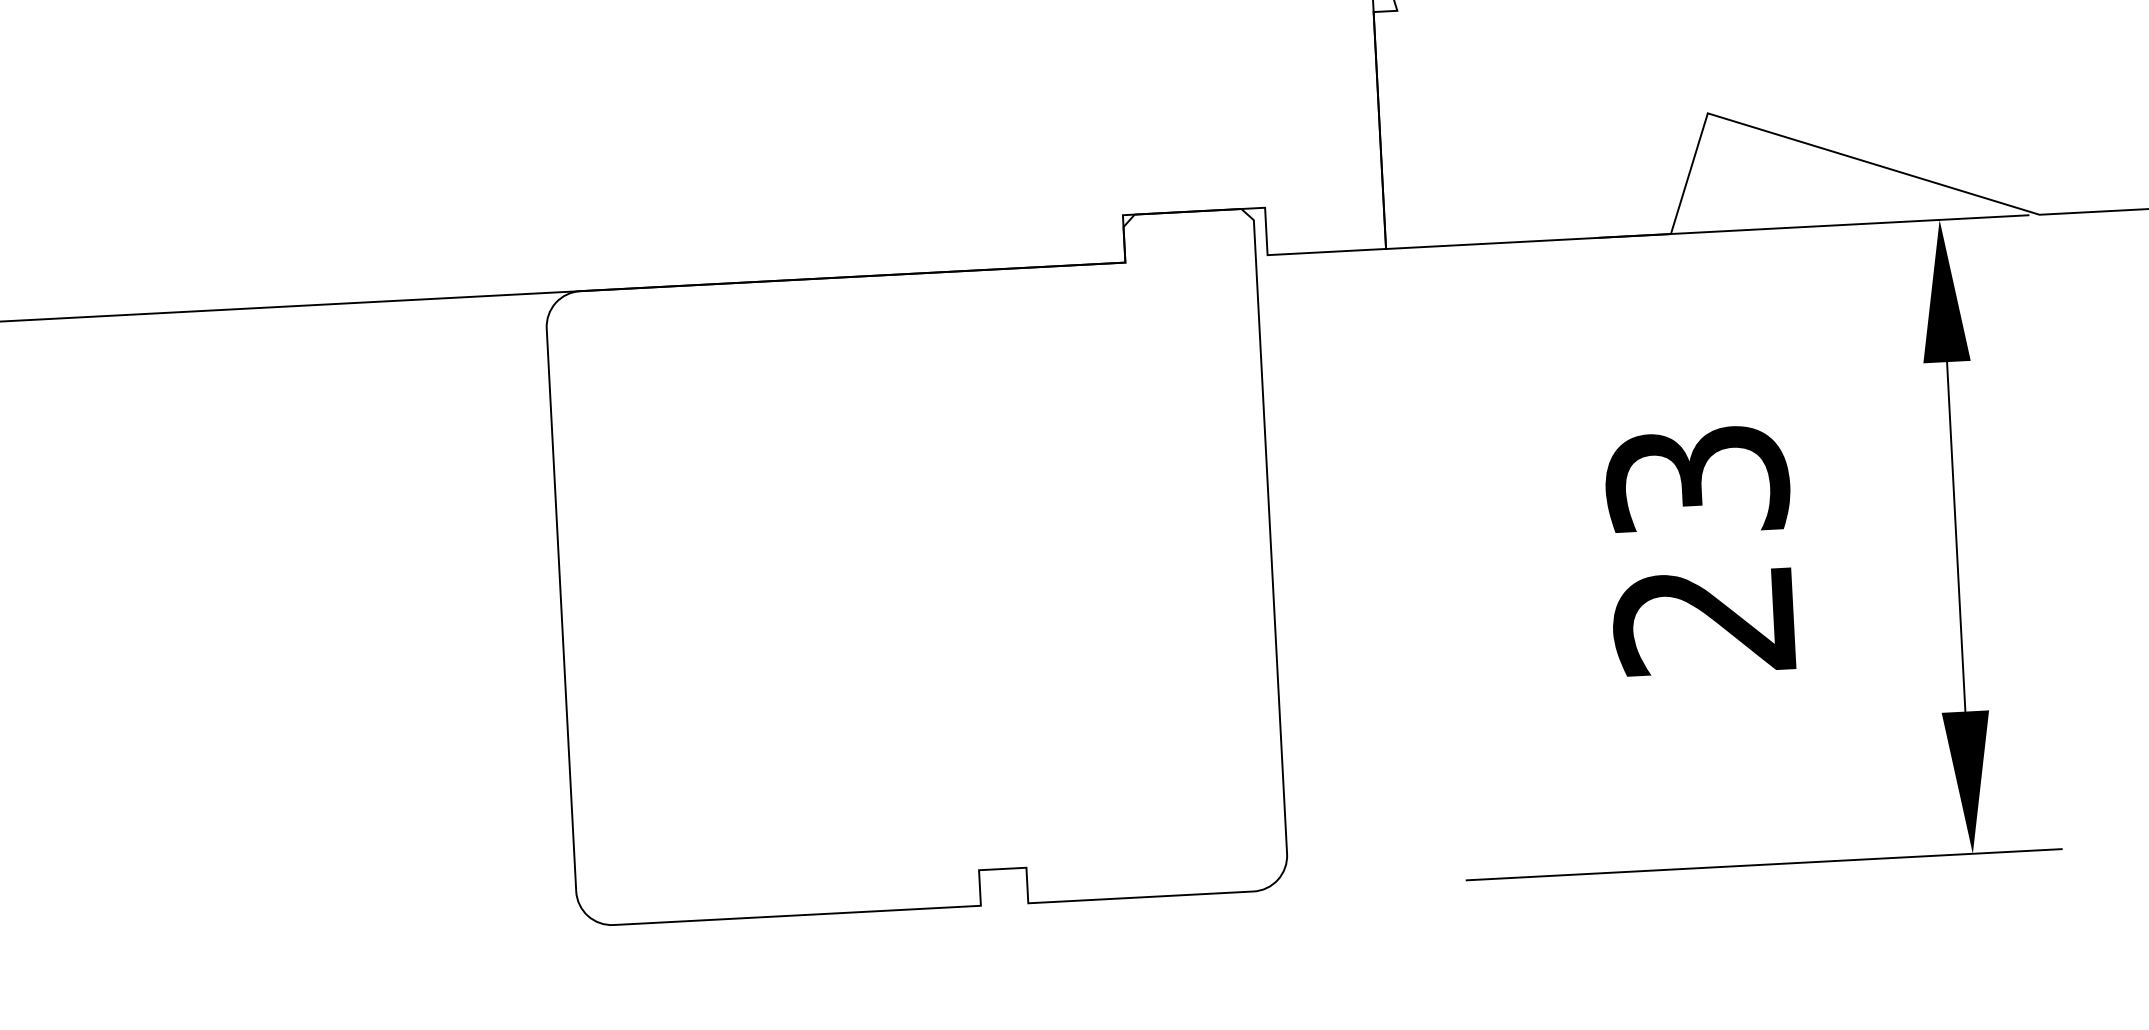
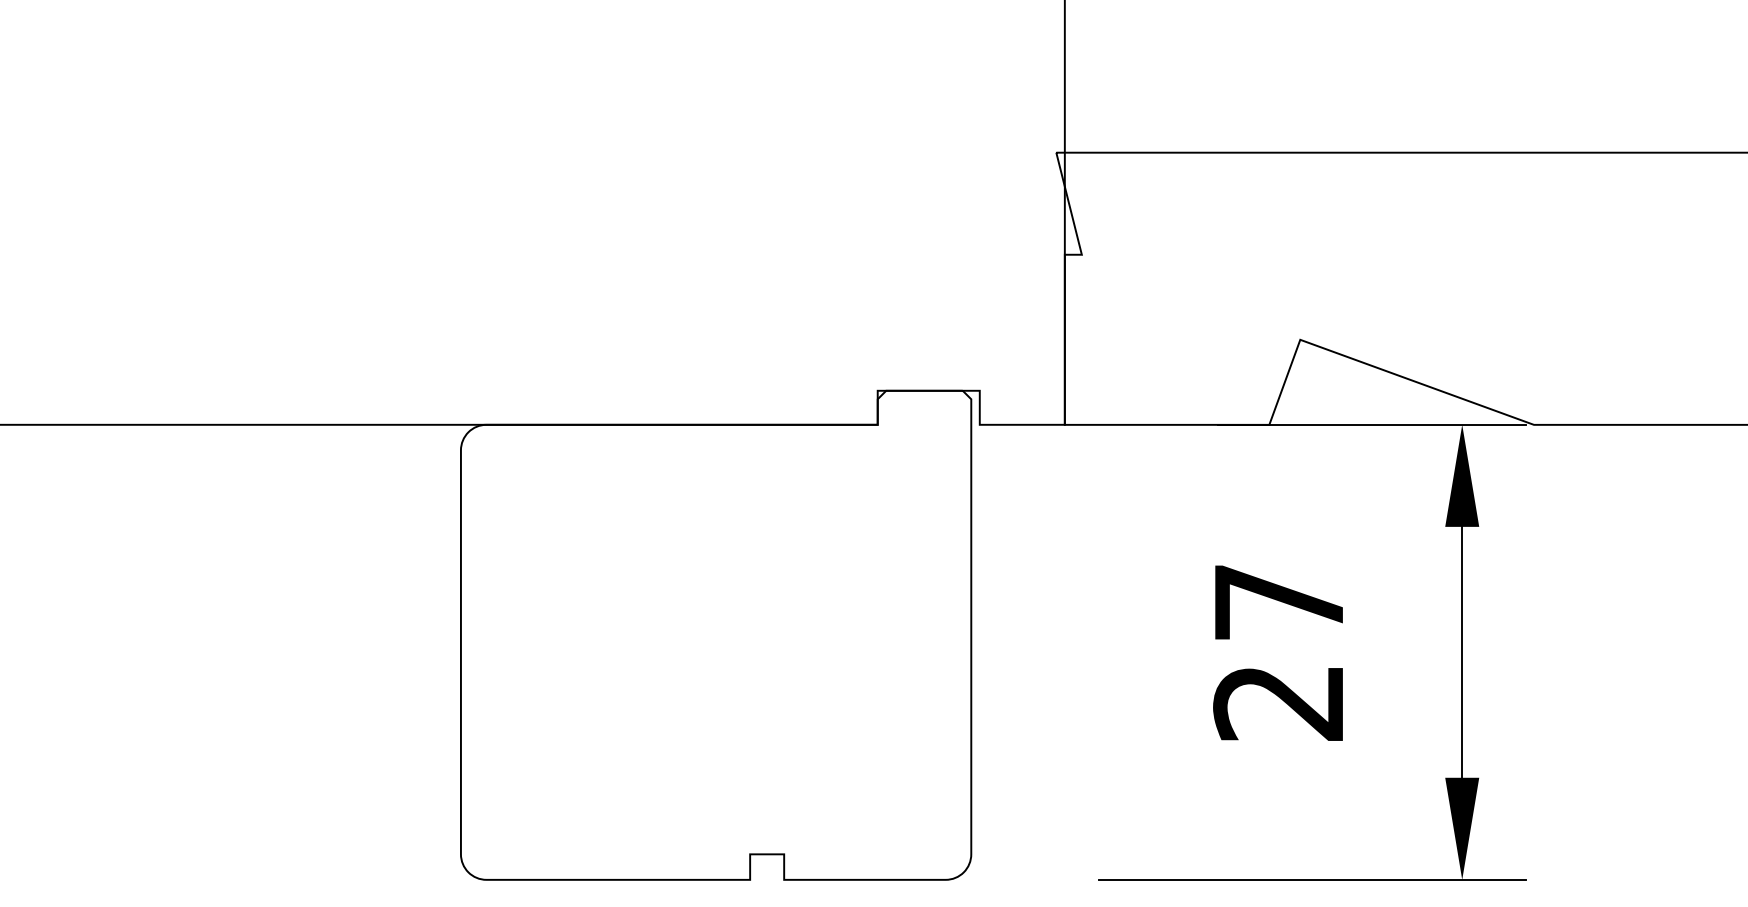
text: (1698, 480) -> (1279, 602), 23 -> 27

